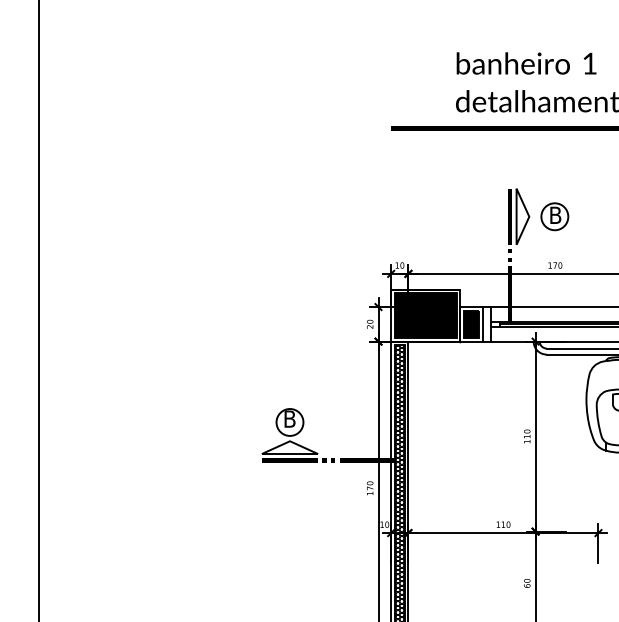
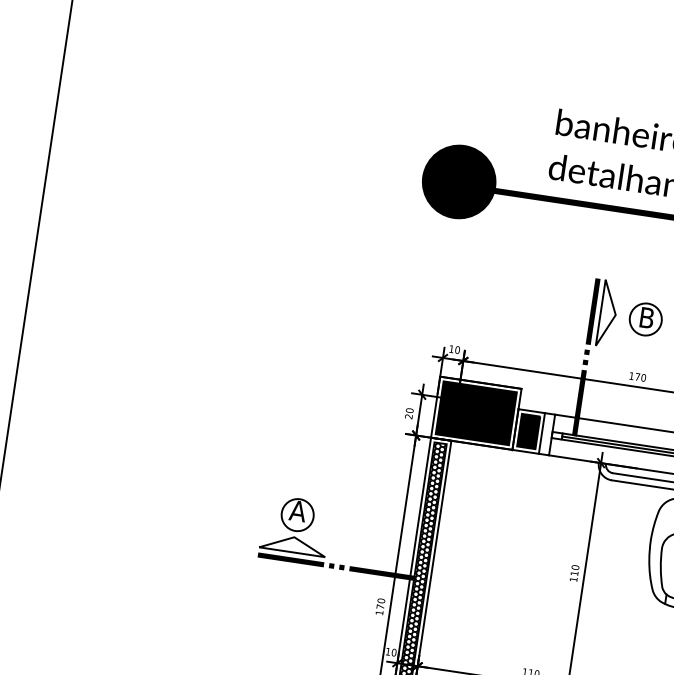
fill: (382, 125) -> (458, 181), added
text: (289, 418) -> (297, 510), B -> A

